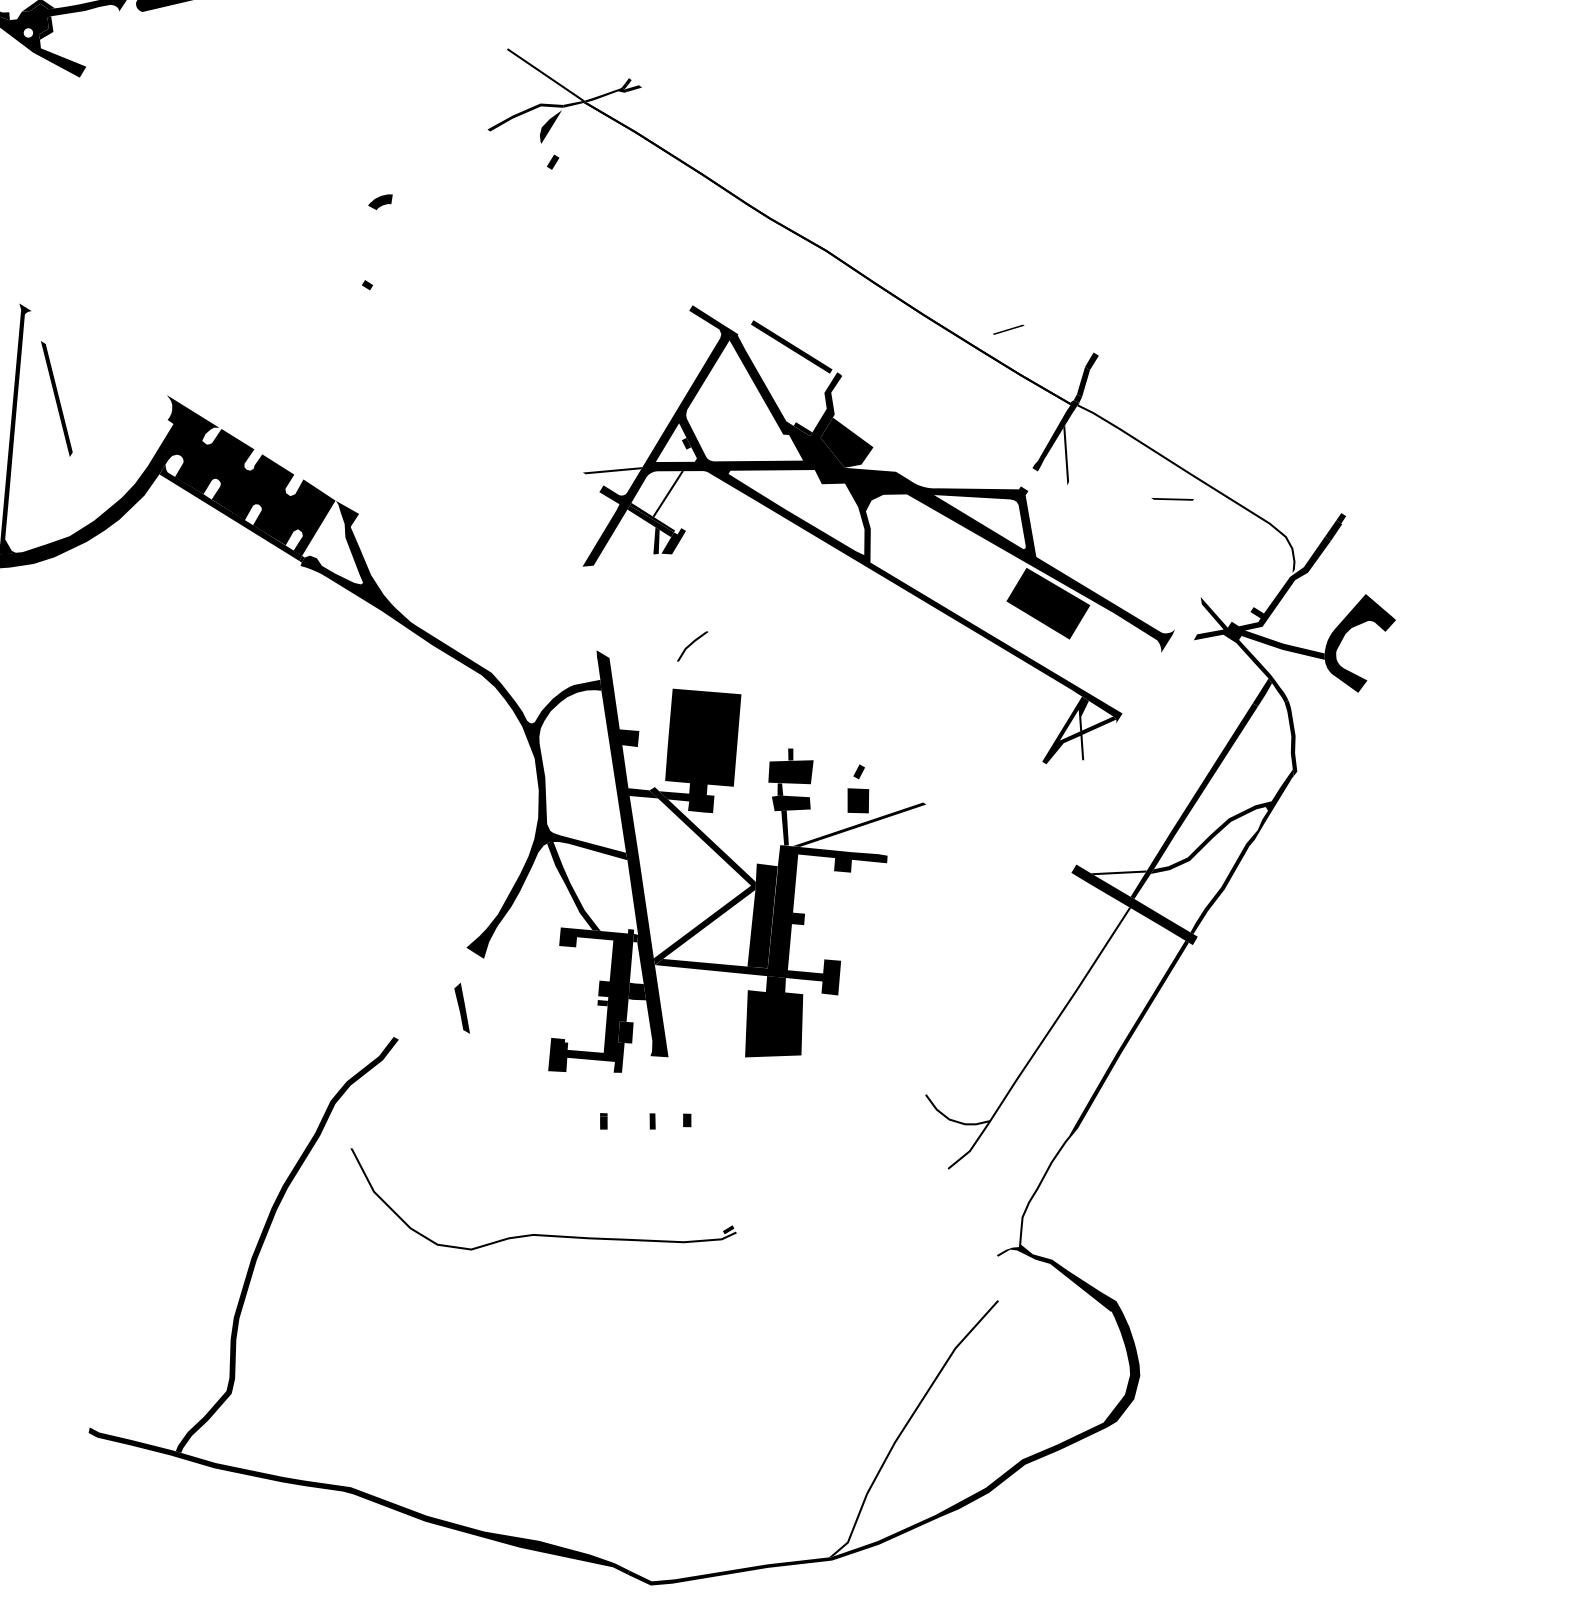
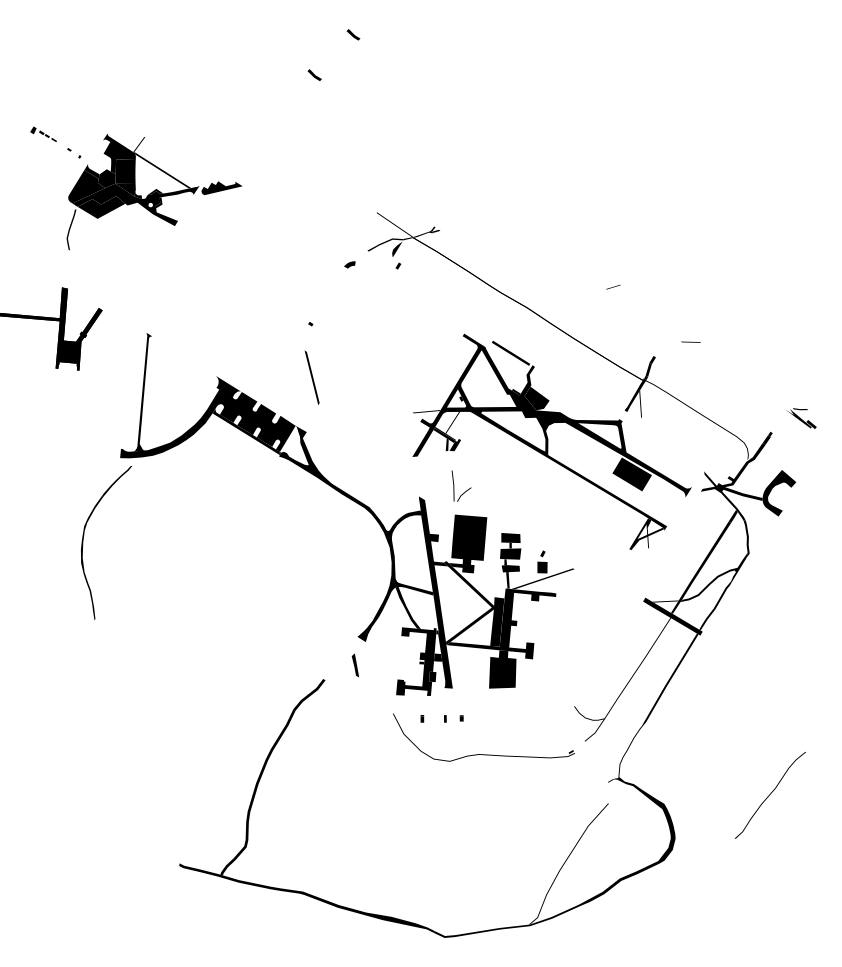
part: (379, 201) -> (349, 264), moved
part: (1008, 330) -> (613, 287), moved
line: (55, 398) -> (311, 377), moved
part: (1407, 485) -> (801, 418), added
line: (1171, 497) -> (690, 341), moved
fill: (667, 627) -> (452, 485), added
fill: (790, 737) -> (510, 537), added
part: (542, 1234) -> (483, 754), moved
fill: (1341, 1281) -> (770, 794), added

